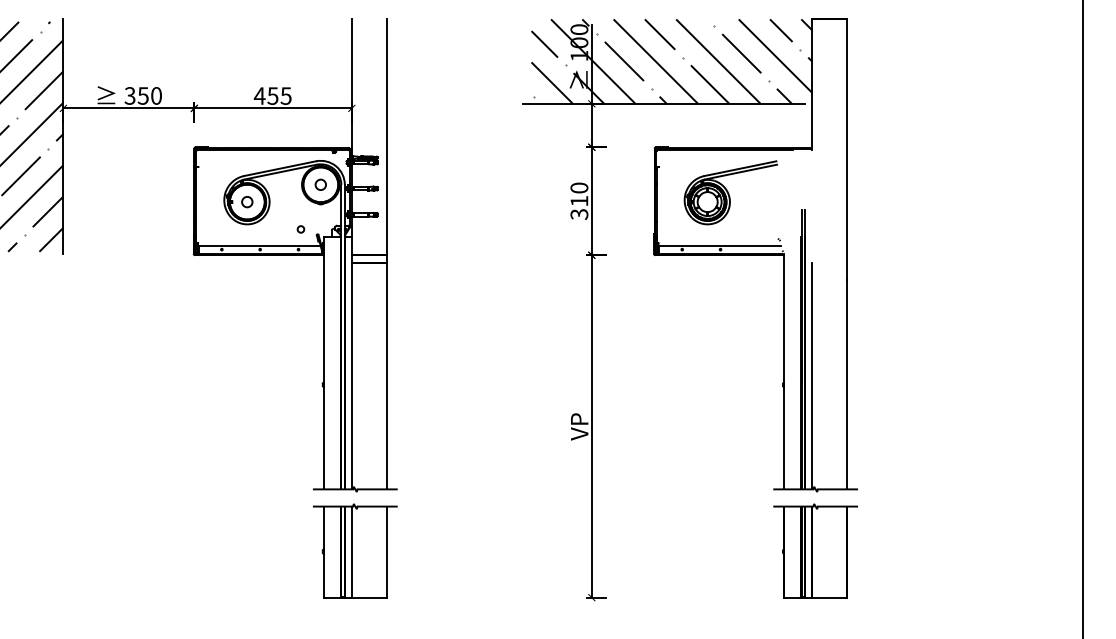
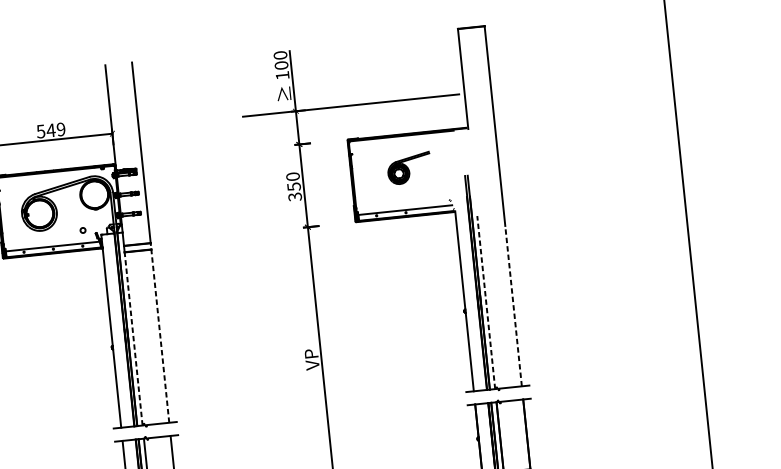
hatch: (671, 61) -> (353, 72), removed
text: (272, 95) -> (50, 130), 455 -> 549
circle: (320, 184) -> (94, 194), removed
part: (730, 192) -> (409, 168), size x0.6
text: (579, 201) -> (294, 187), 310 -> 350
circle: (247, 202) -> (39, 214), removed
line: (386, 371) -> (159, 332), solid -> dashed
line: (351, 376) -> (133, 339), solid -> dashed
line: (812, 376) -> (486, 302), solid -> dashed
line: (847, 384) -> (513, 305), solid -> dashed

